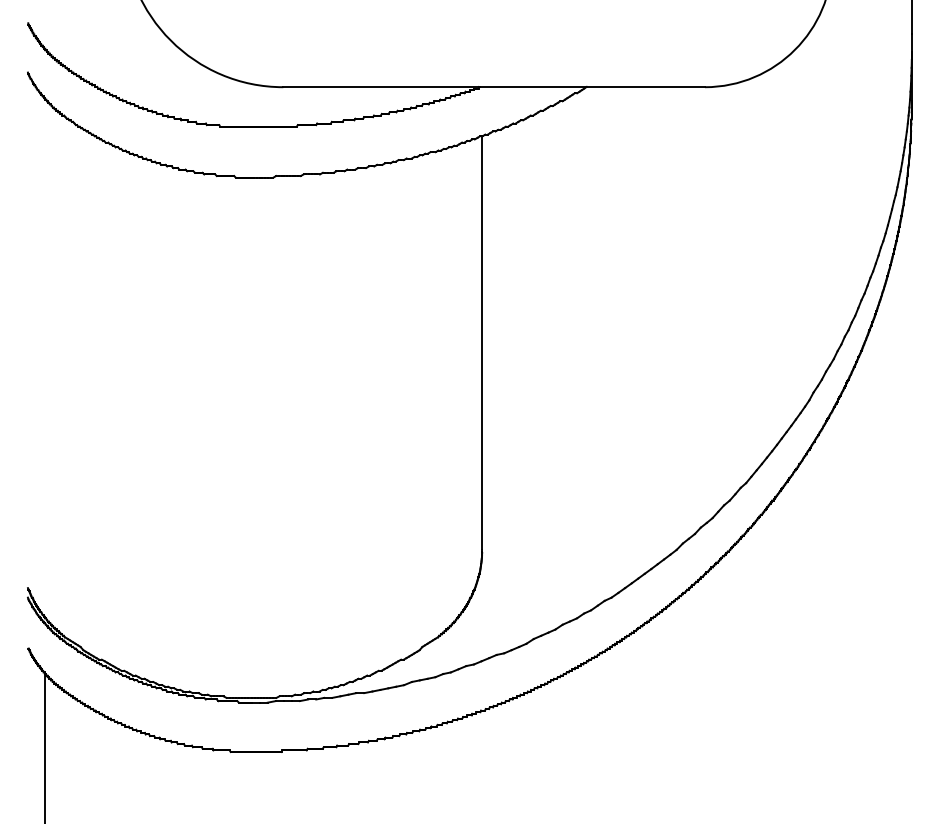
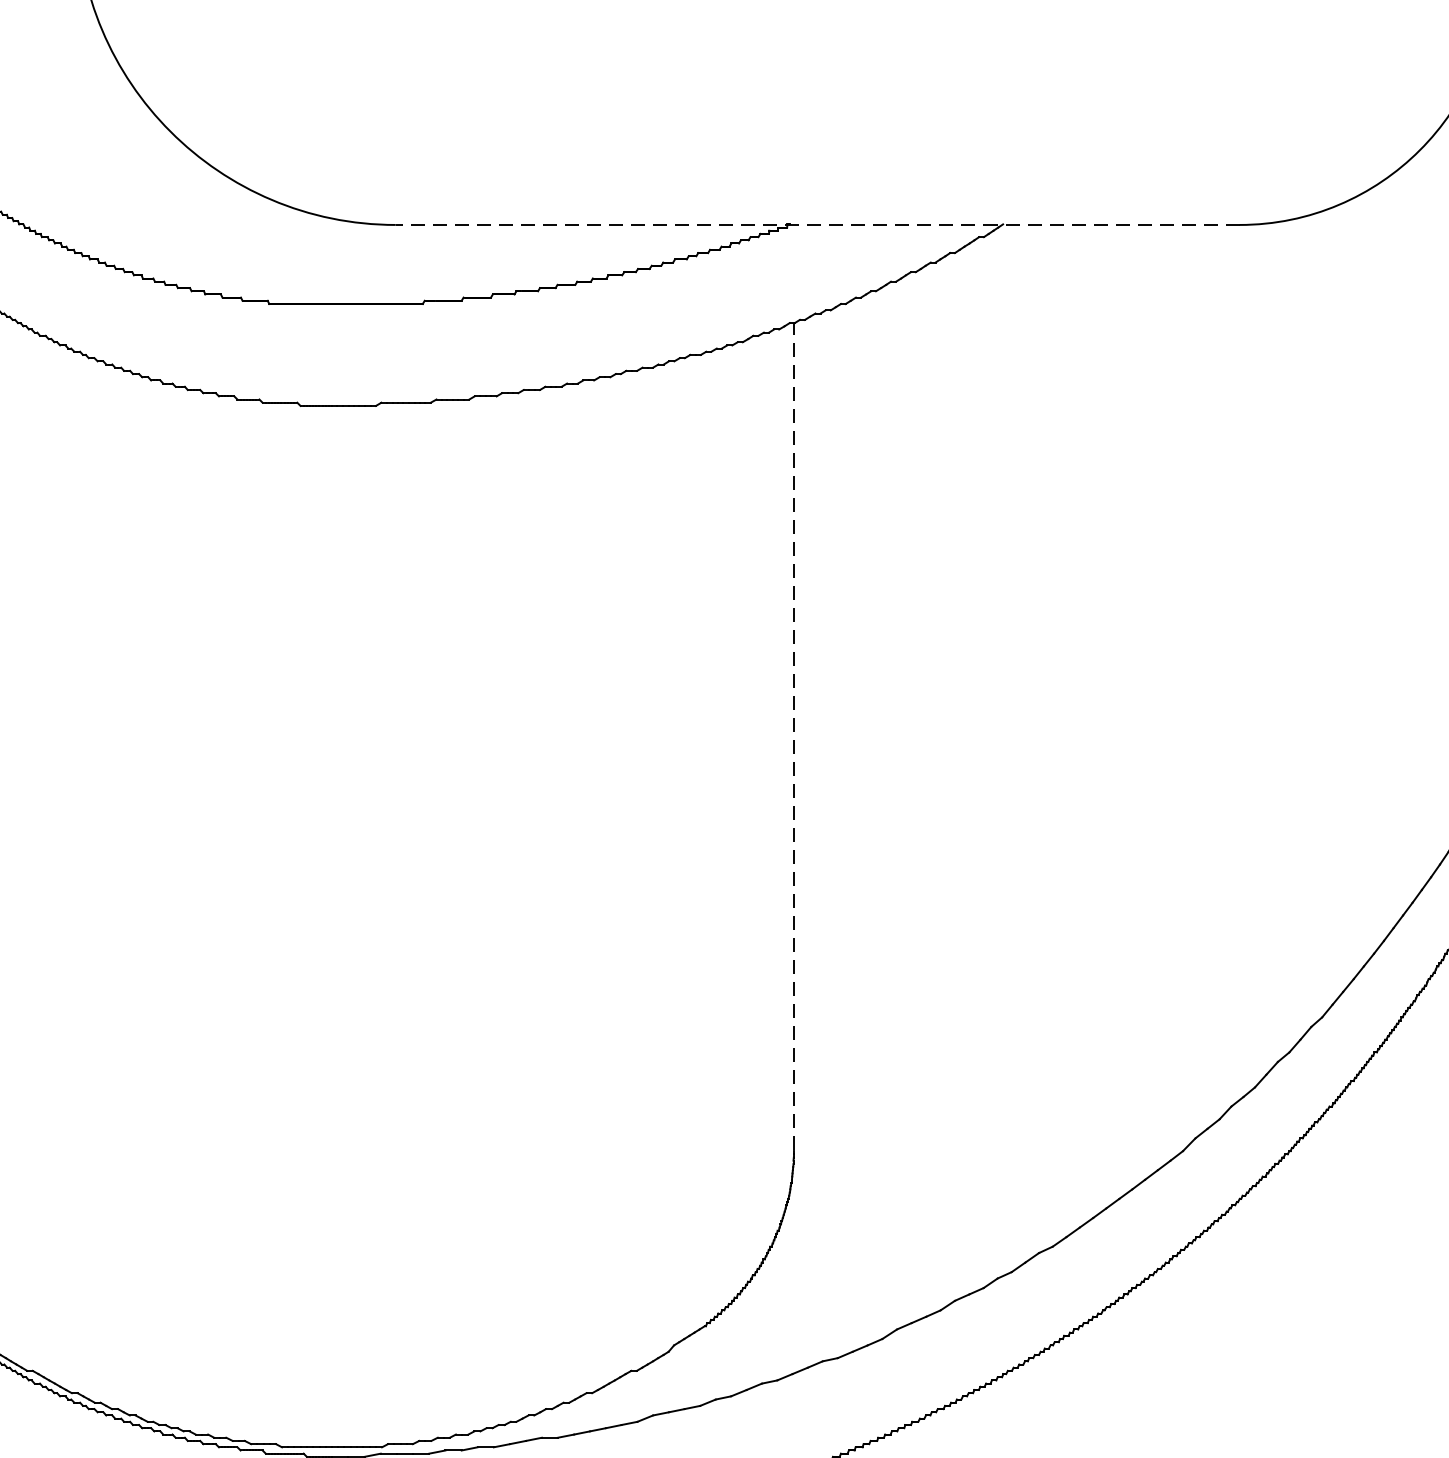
line: (494, 87) -> (818, 225), solid -> dashed
line: (482, 342) -> (794, 735), solid -> dashed

